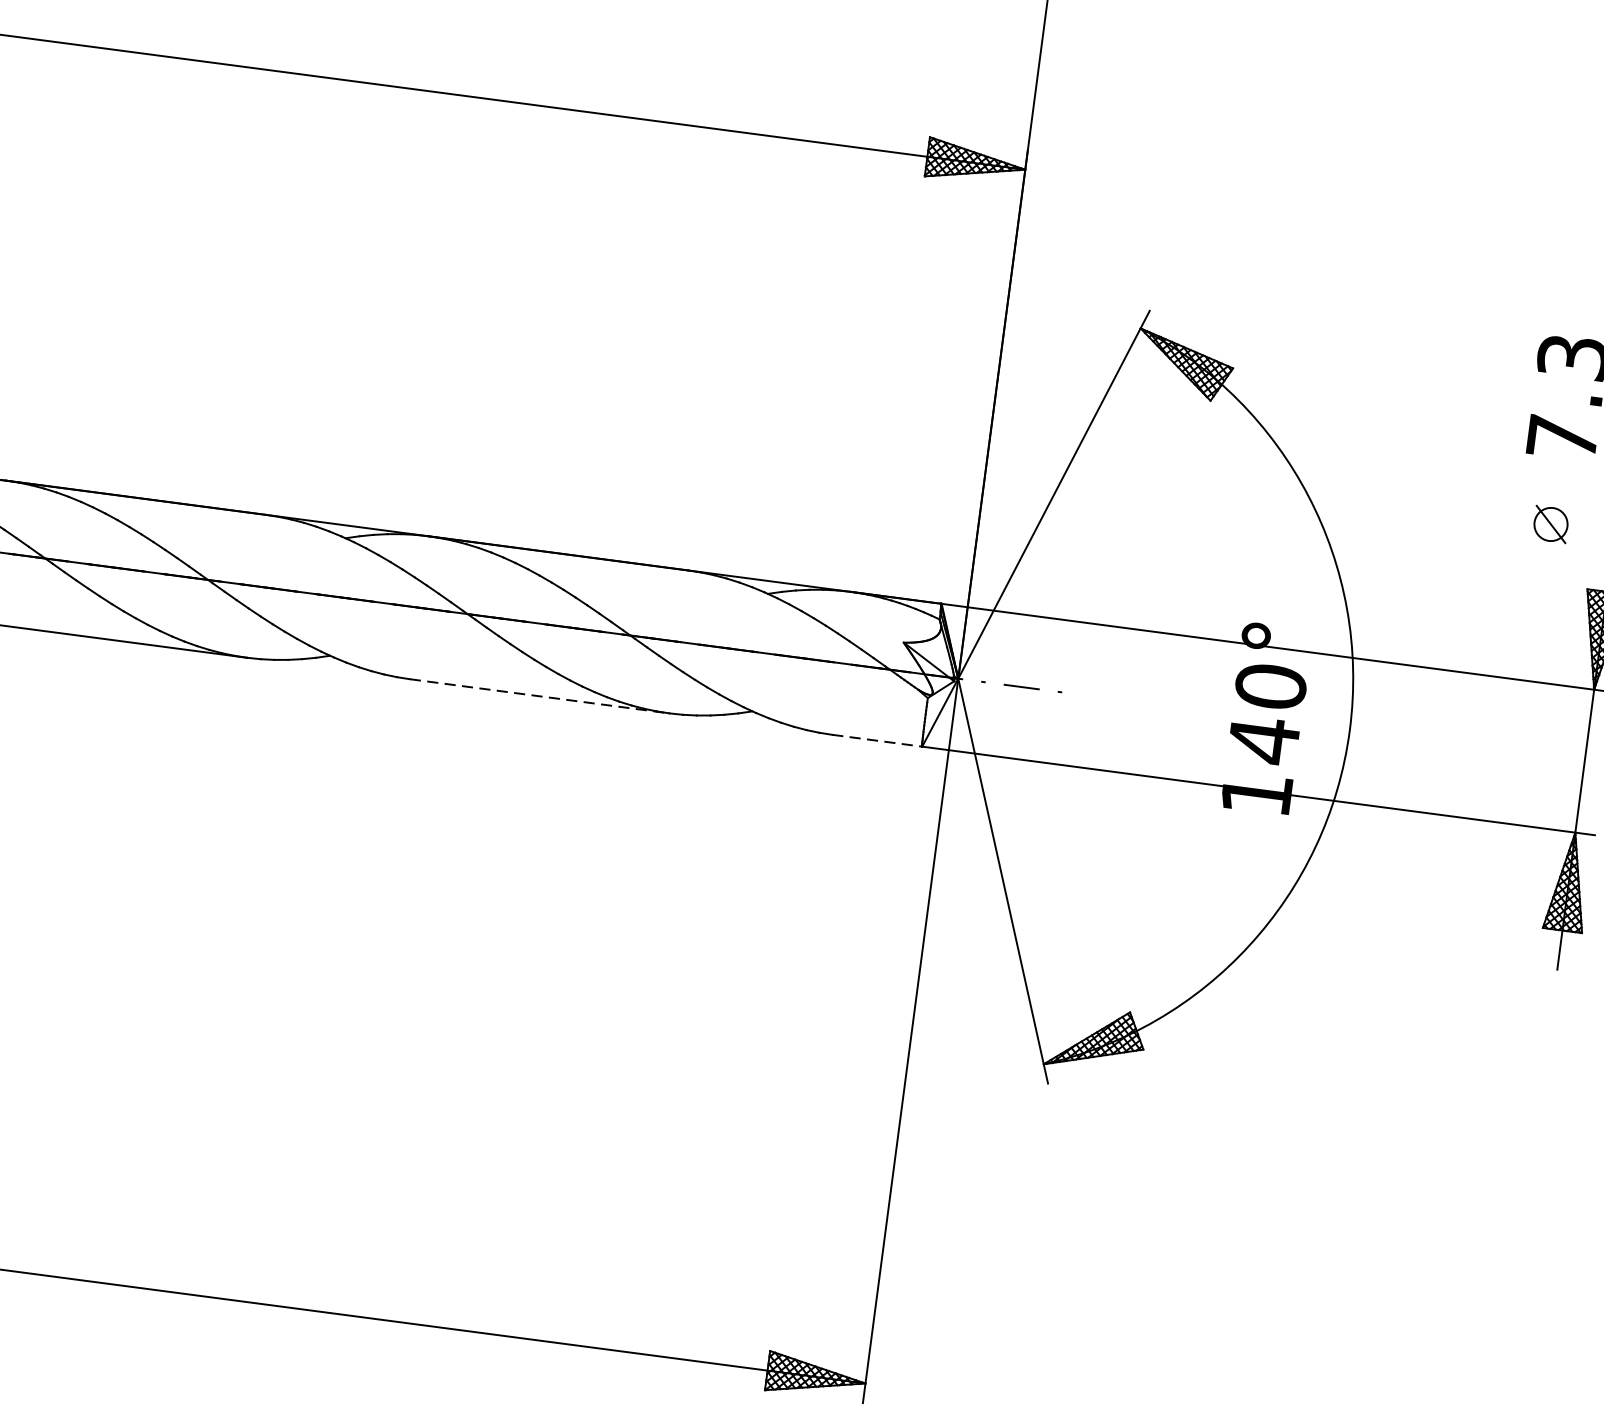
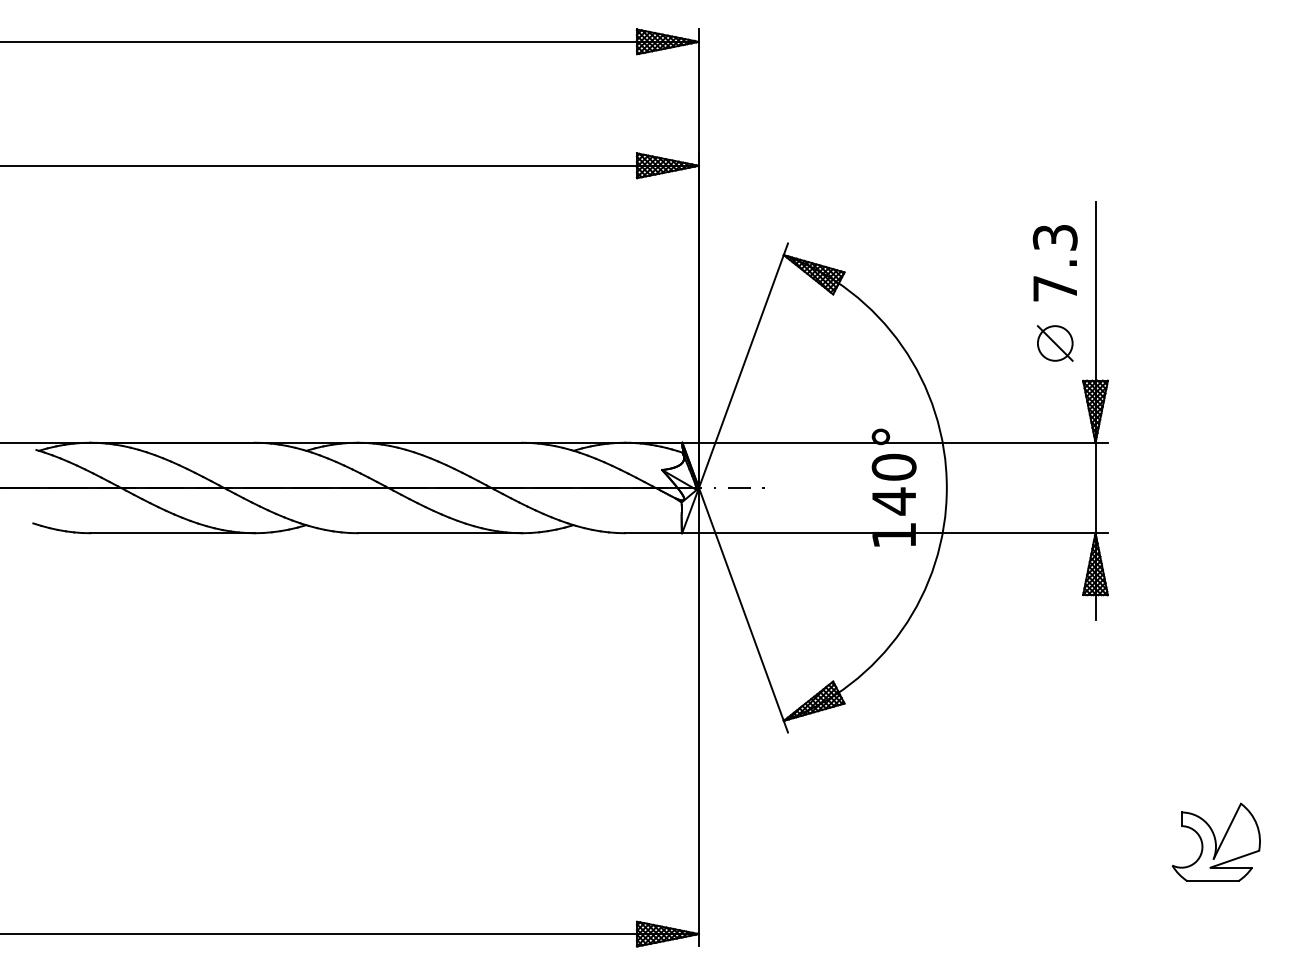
part: (1549, 524) -> (1054, 343), size x1.67
line: (540, 696) -> (440, 533), dashed -> solid
line: (878, 741) -> (654, 533), dashed -> solid

